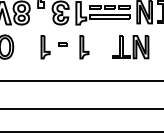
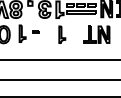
part: (53, 46) -> (28, 33), moved

